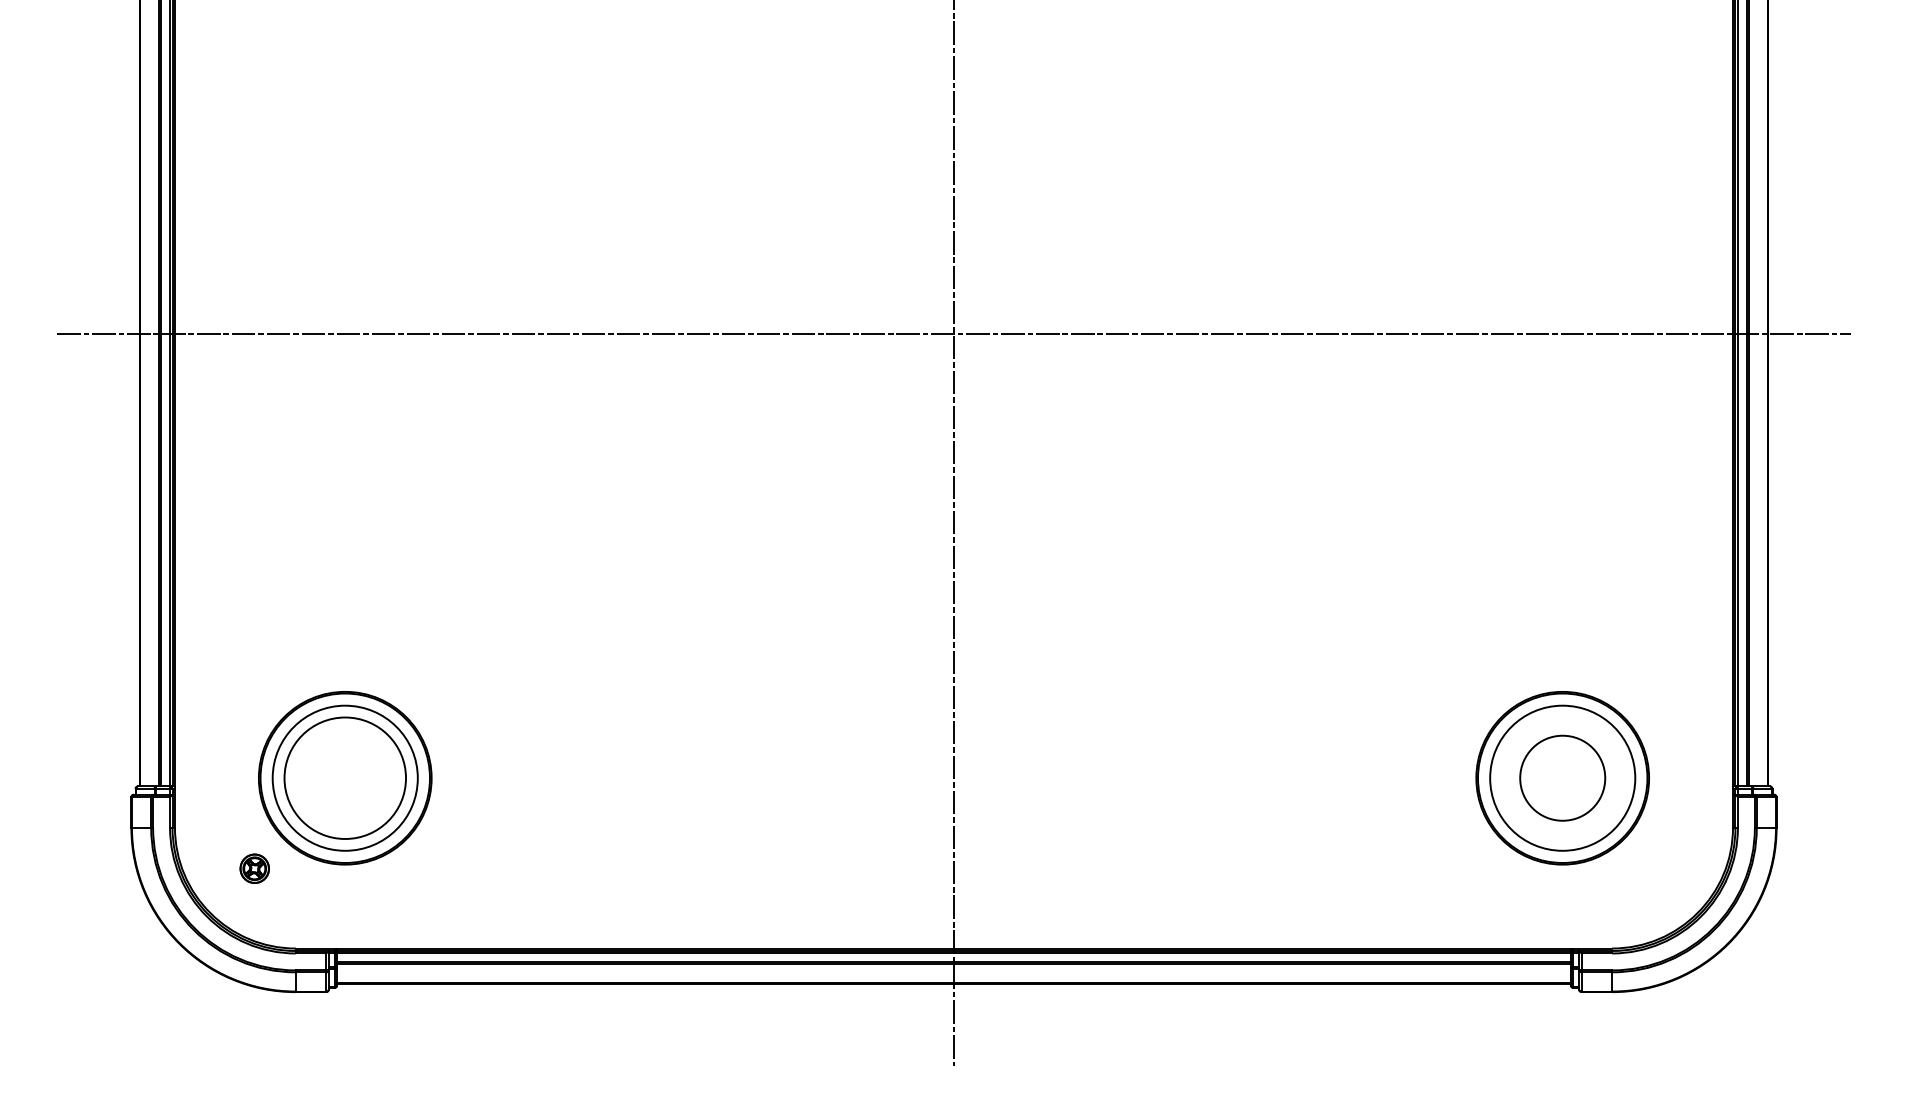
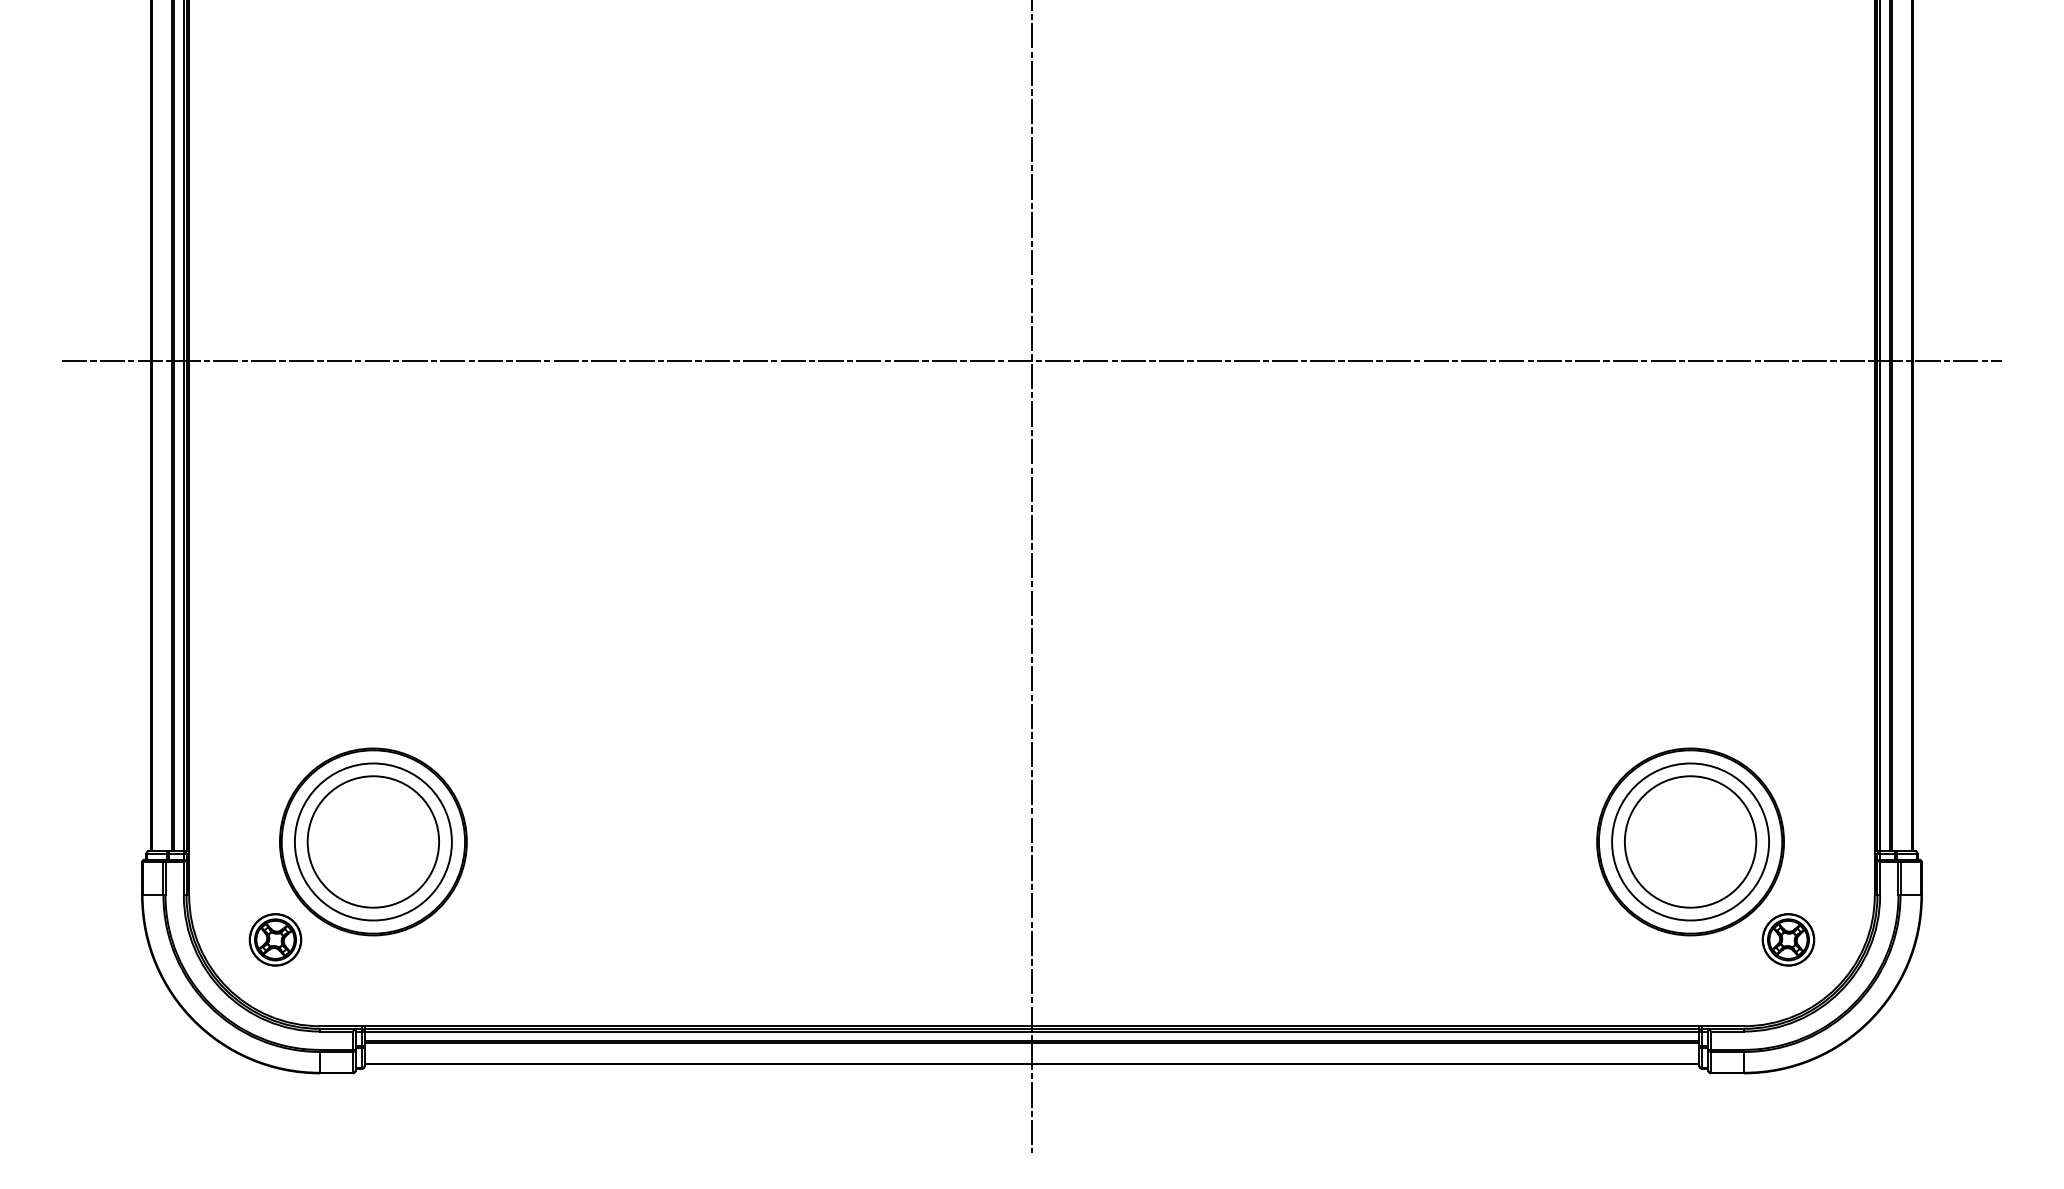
circle: (1562, 777) -> (1690, 841), size x1.43
part: (254, 868) -> (275, 939), size x1.67
part: (1653, 868) -> (1788, 939), added

